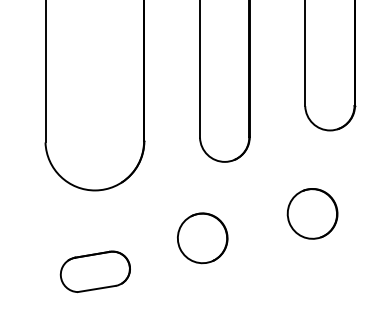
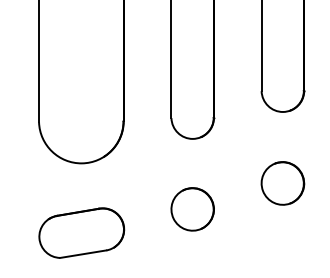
part: (312, 213) -> (282, 183), moved
part: (202, 238) -> (192, 209), moved
part: (95, 271) -> (81, 232), size x1.43

